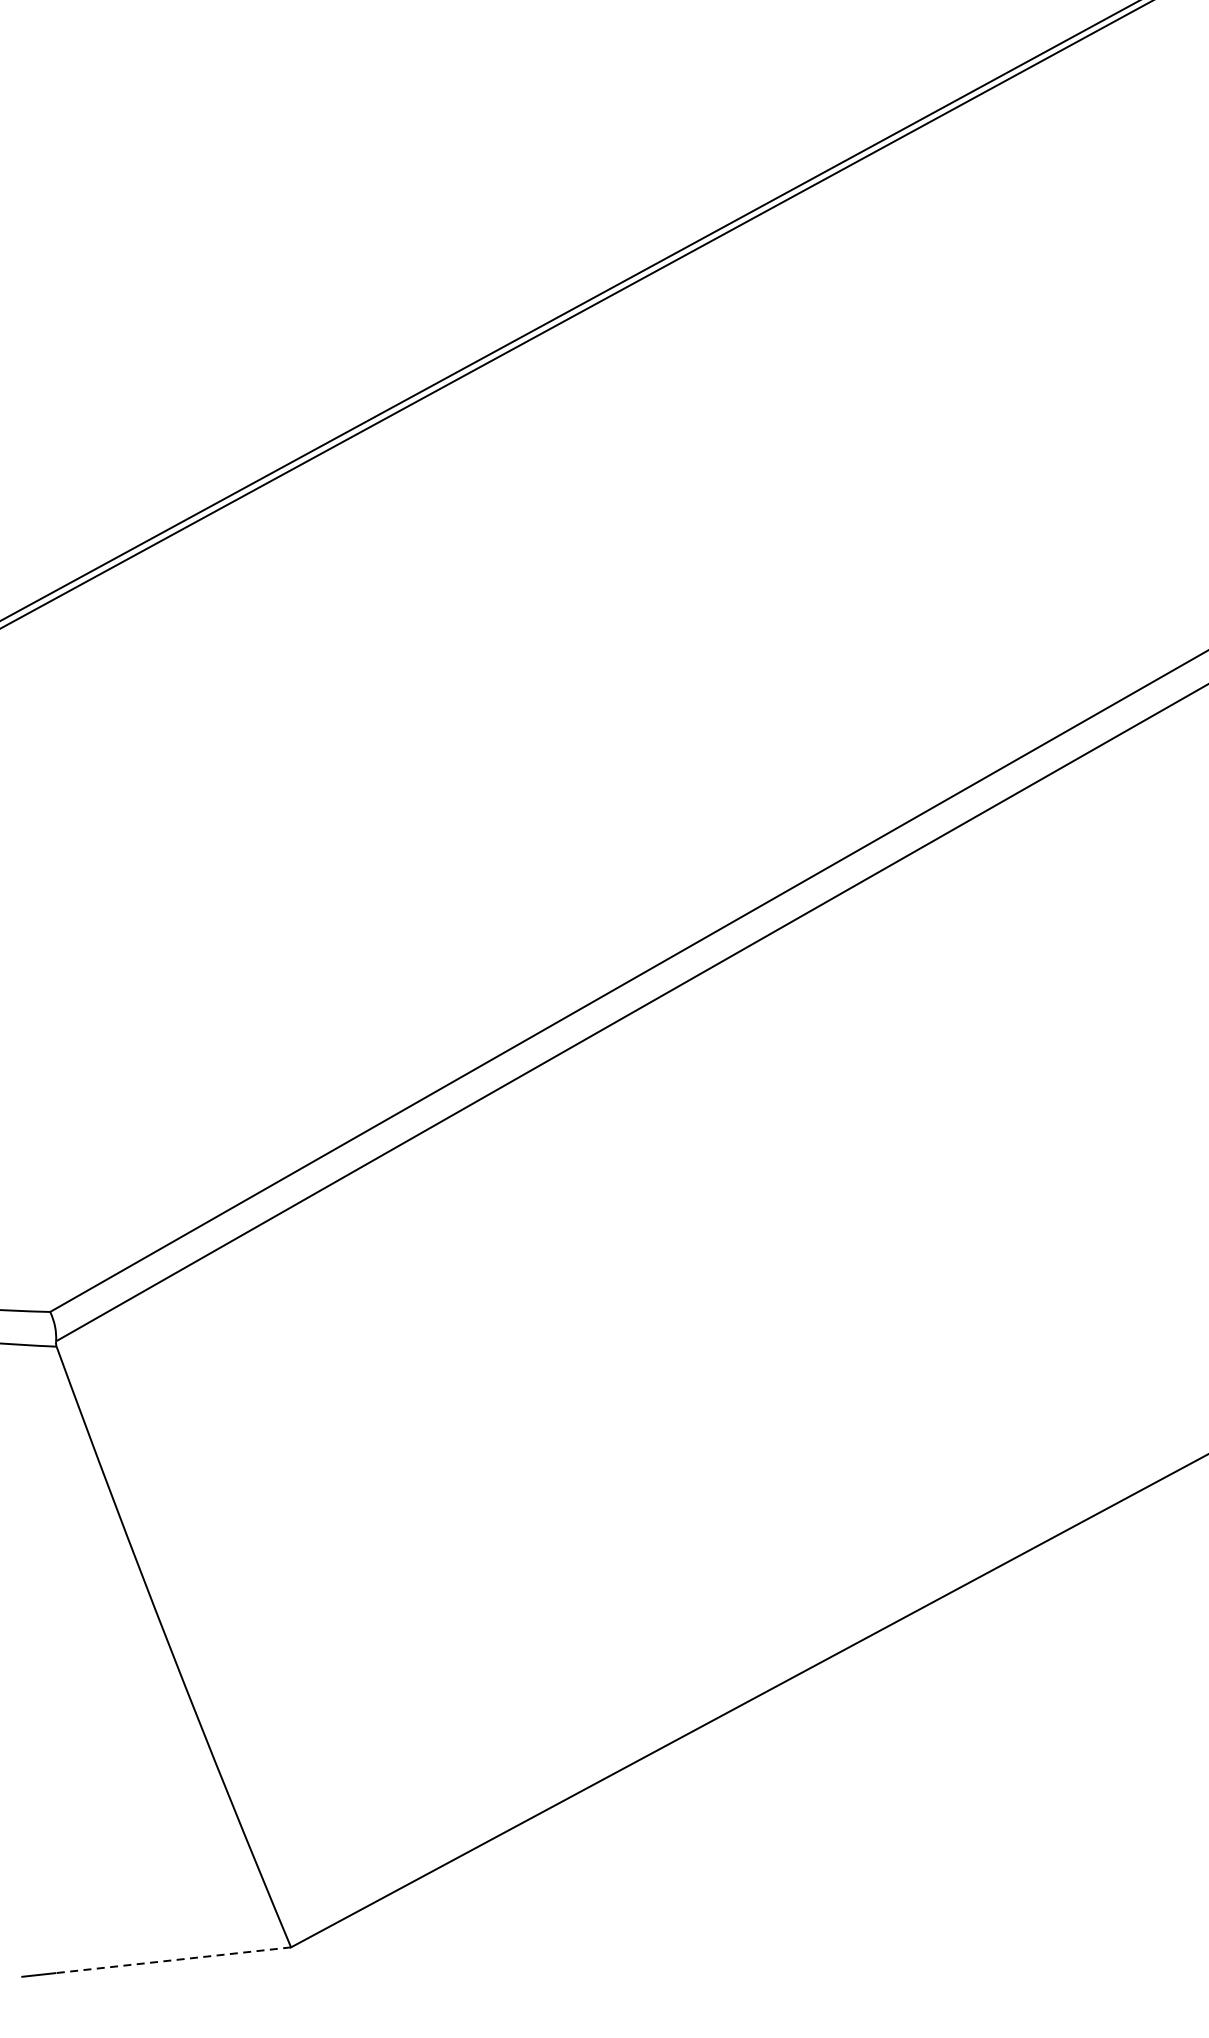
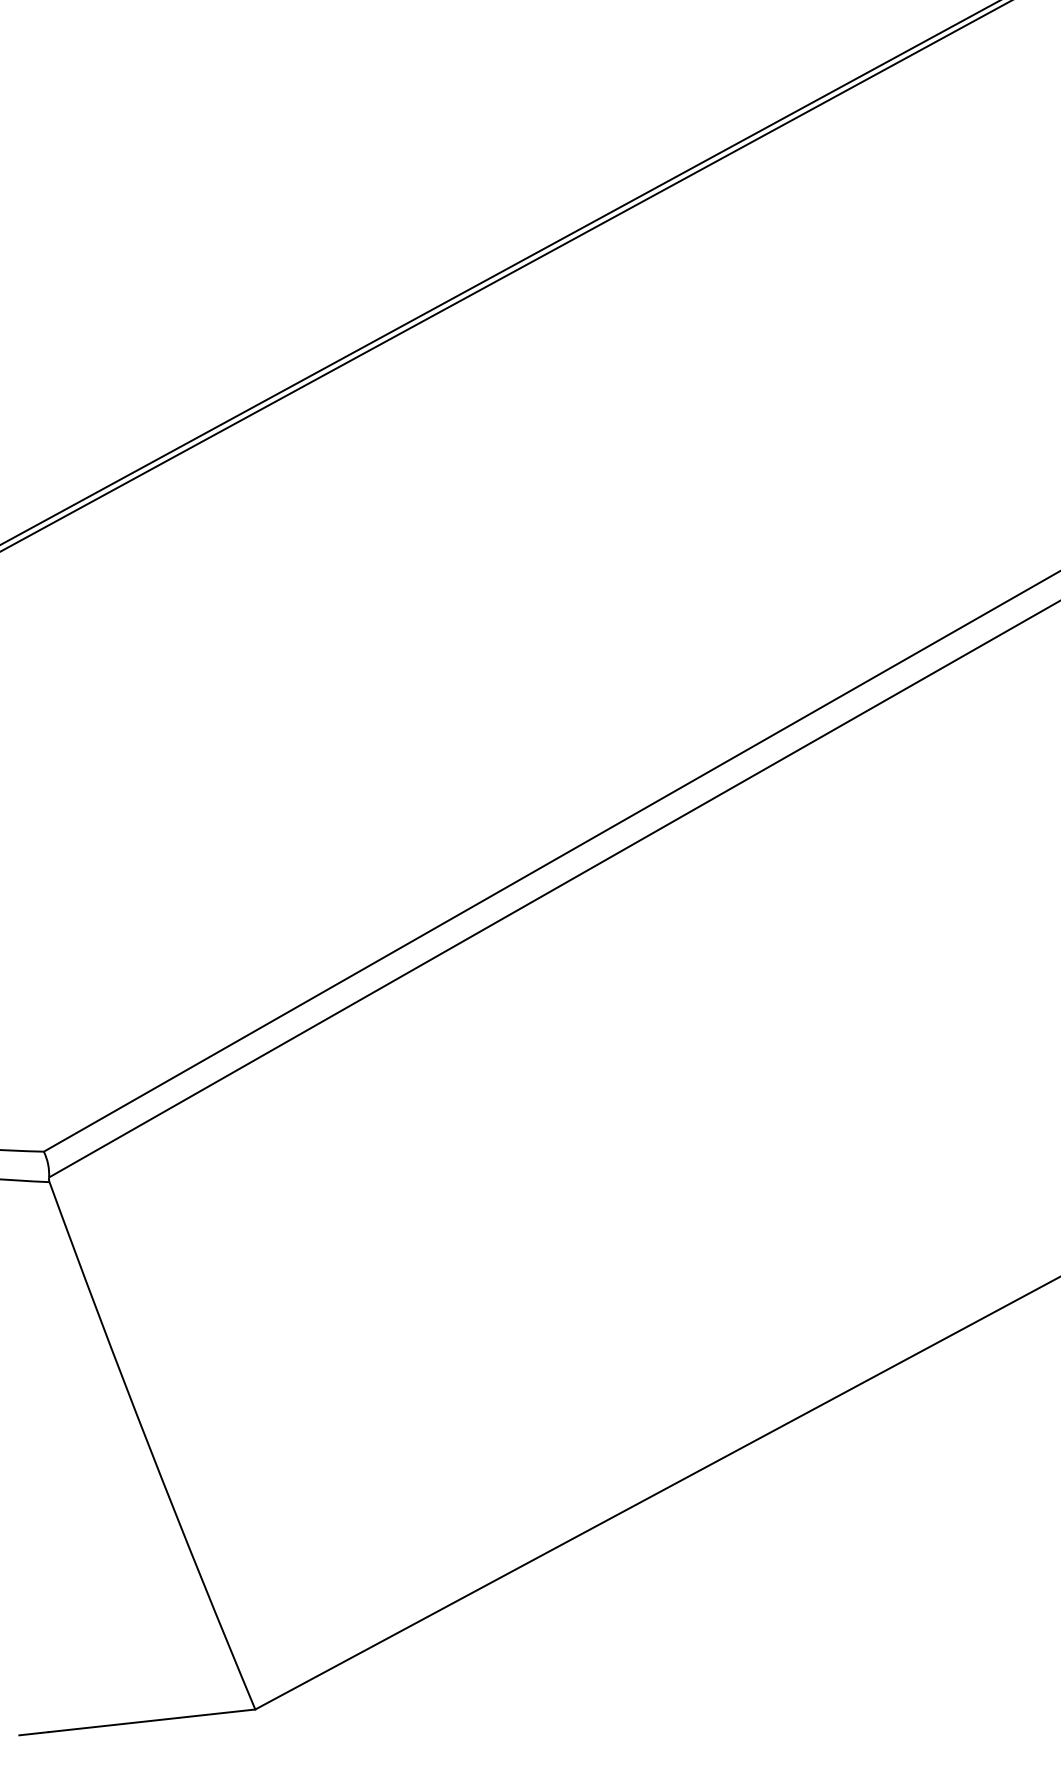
line: (172, 1959) -> (151, 1720), dashed -> solid

